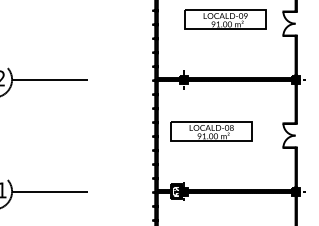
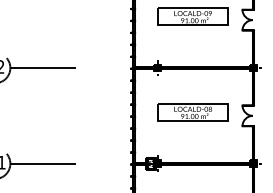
part: (211, 131) -> (192, 112), moved

